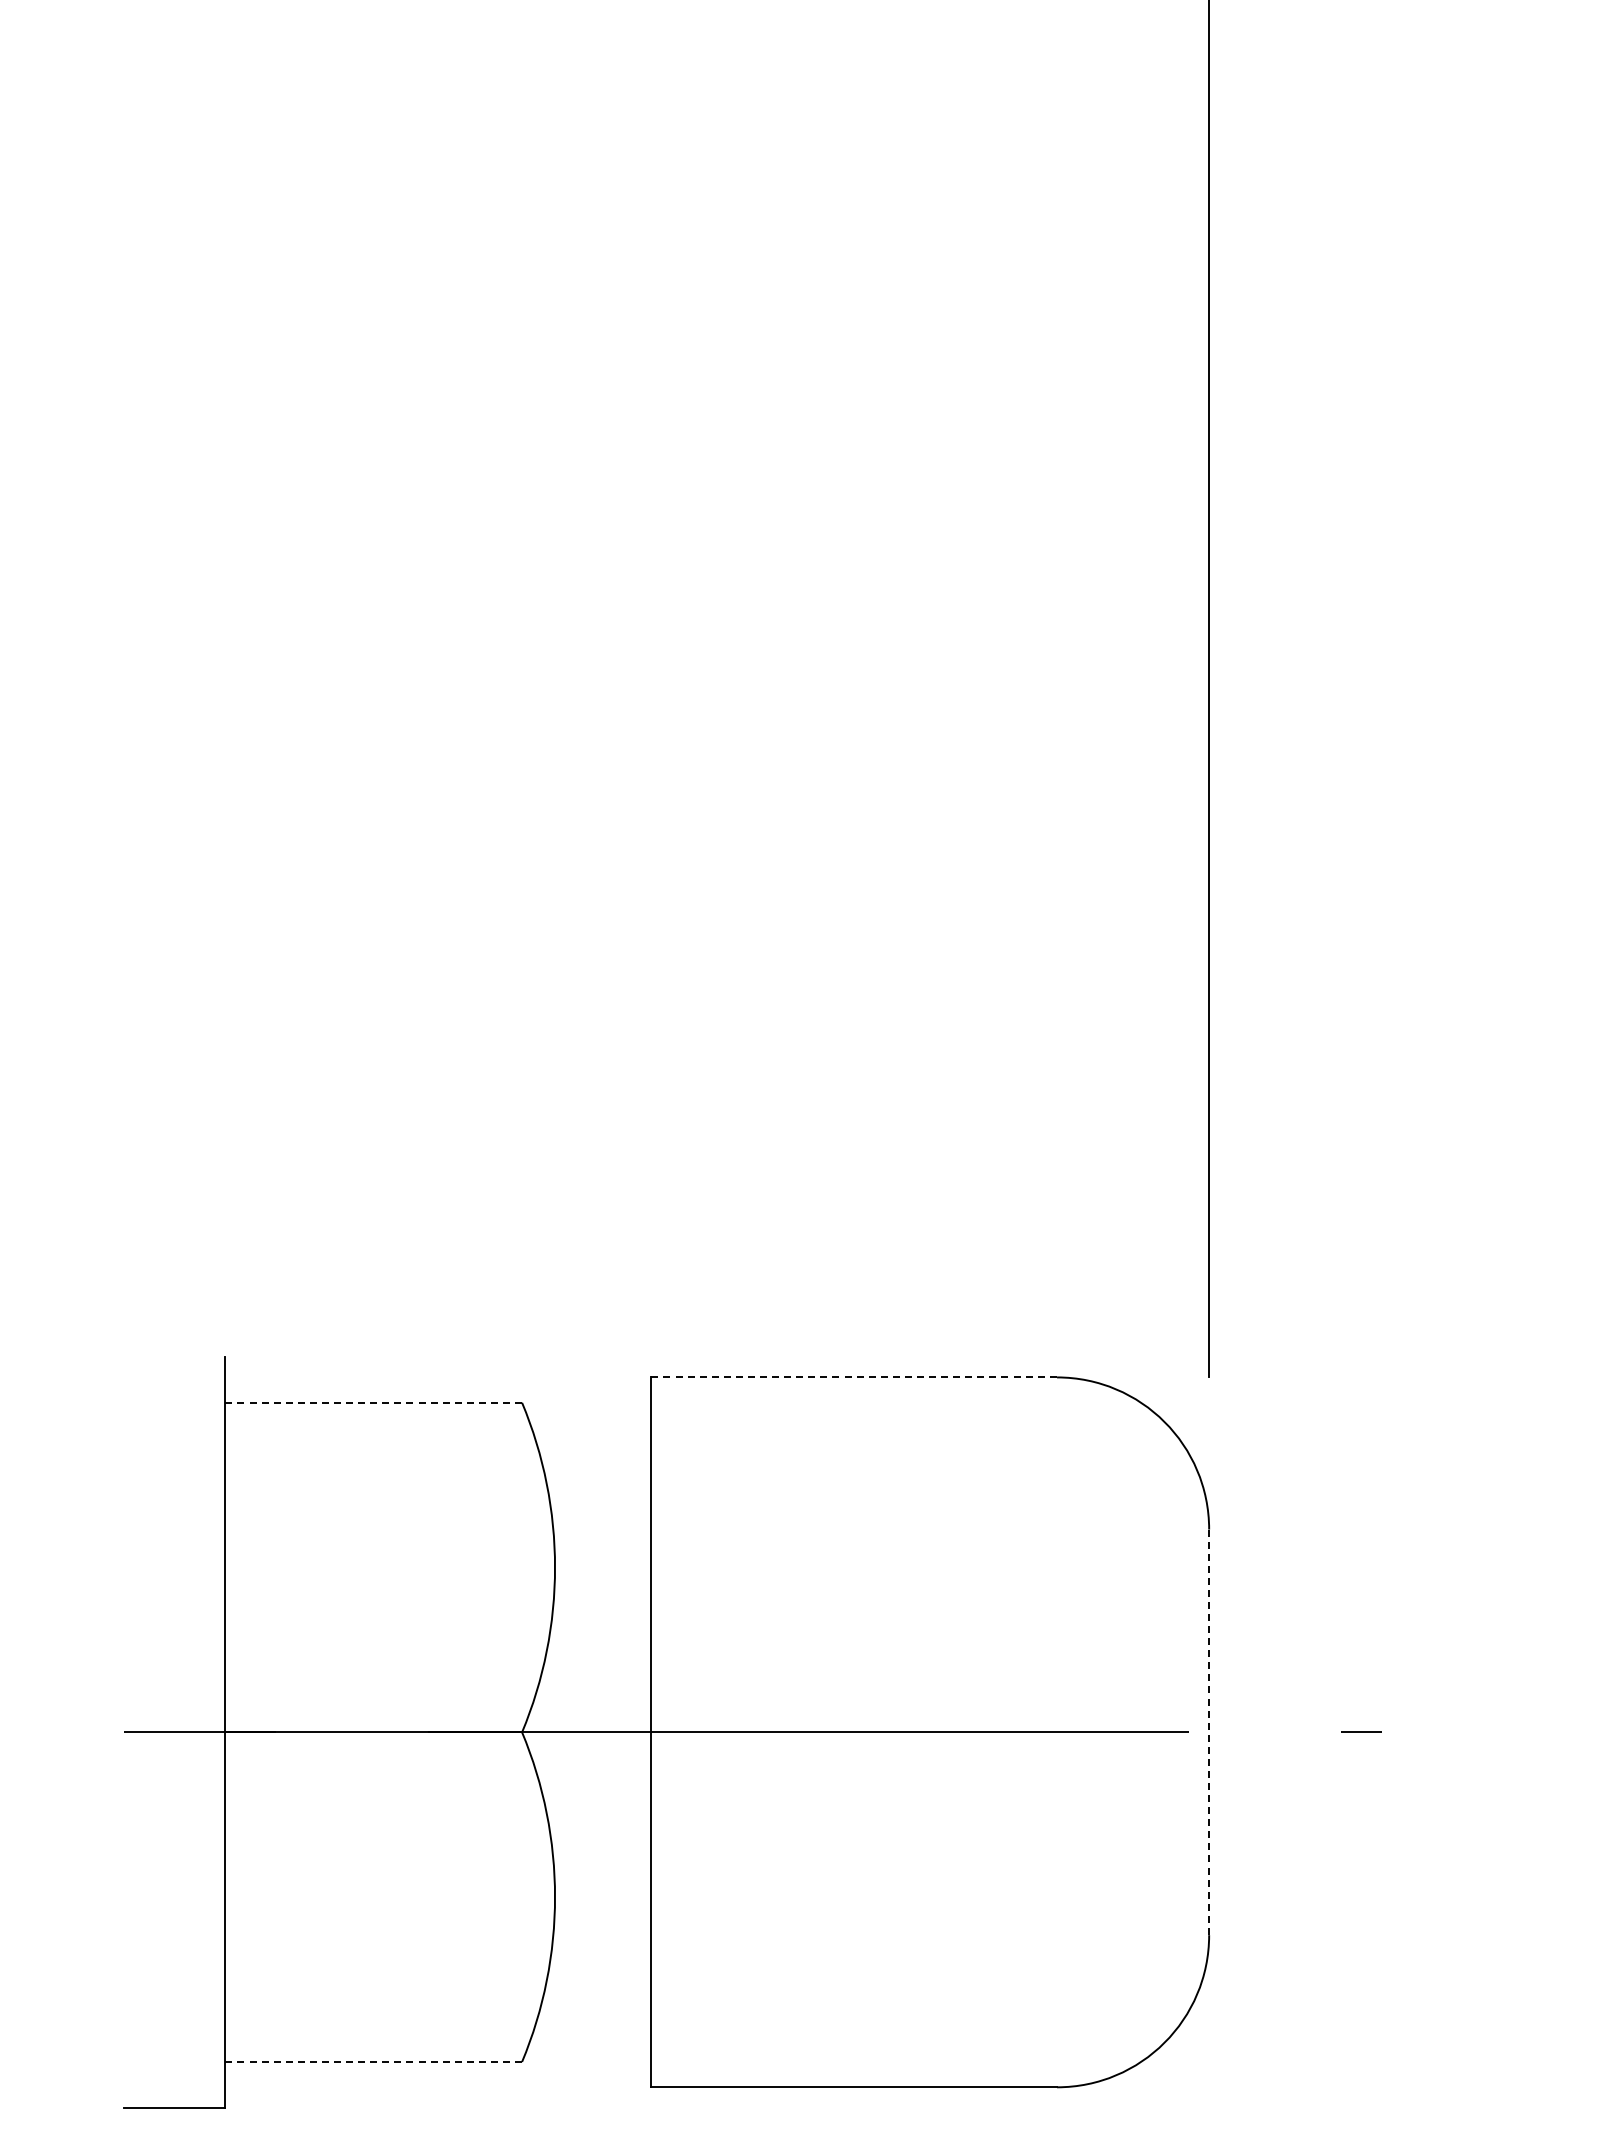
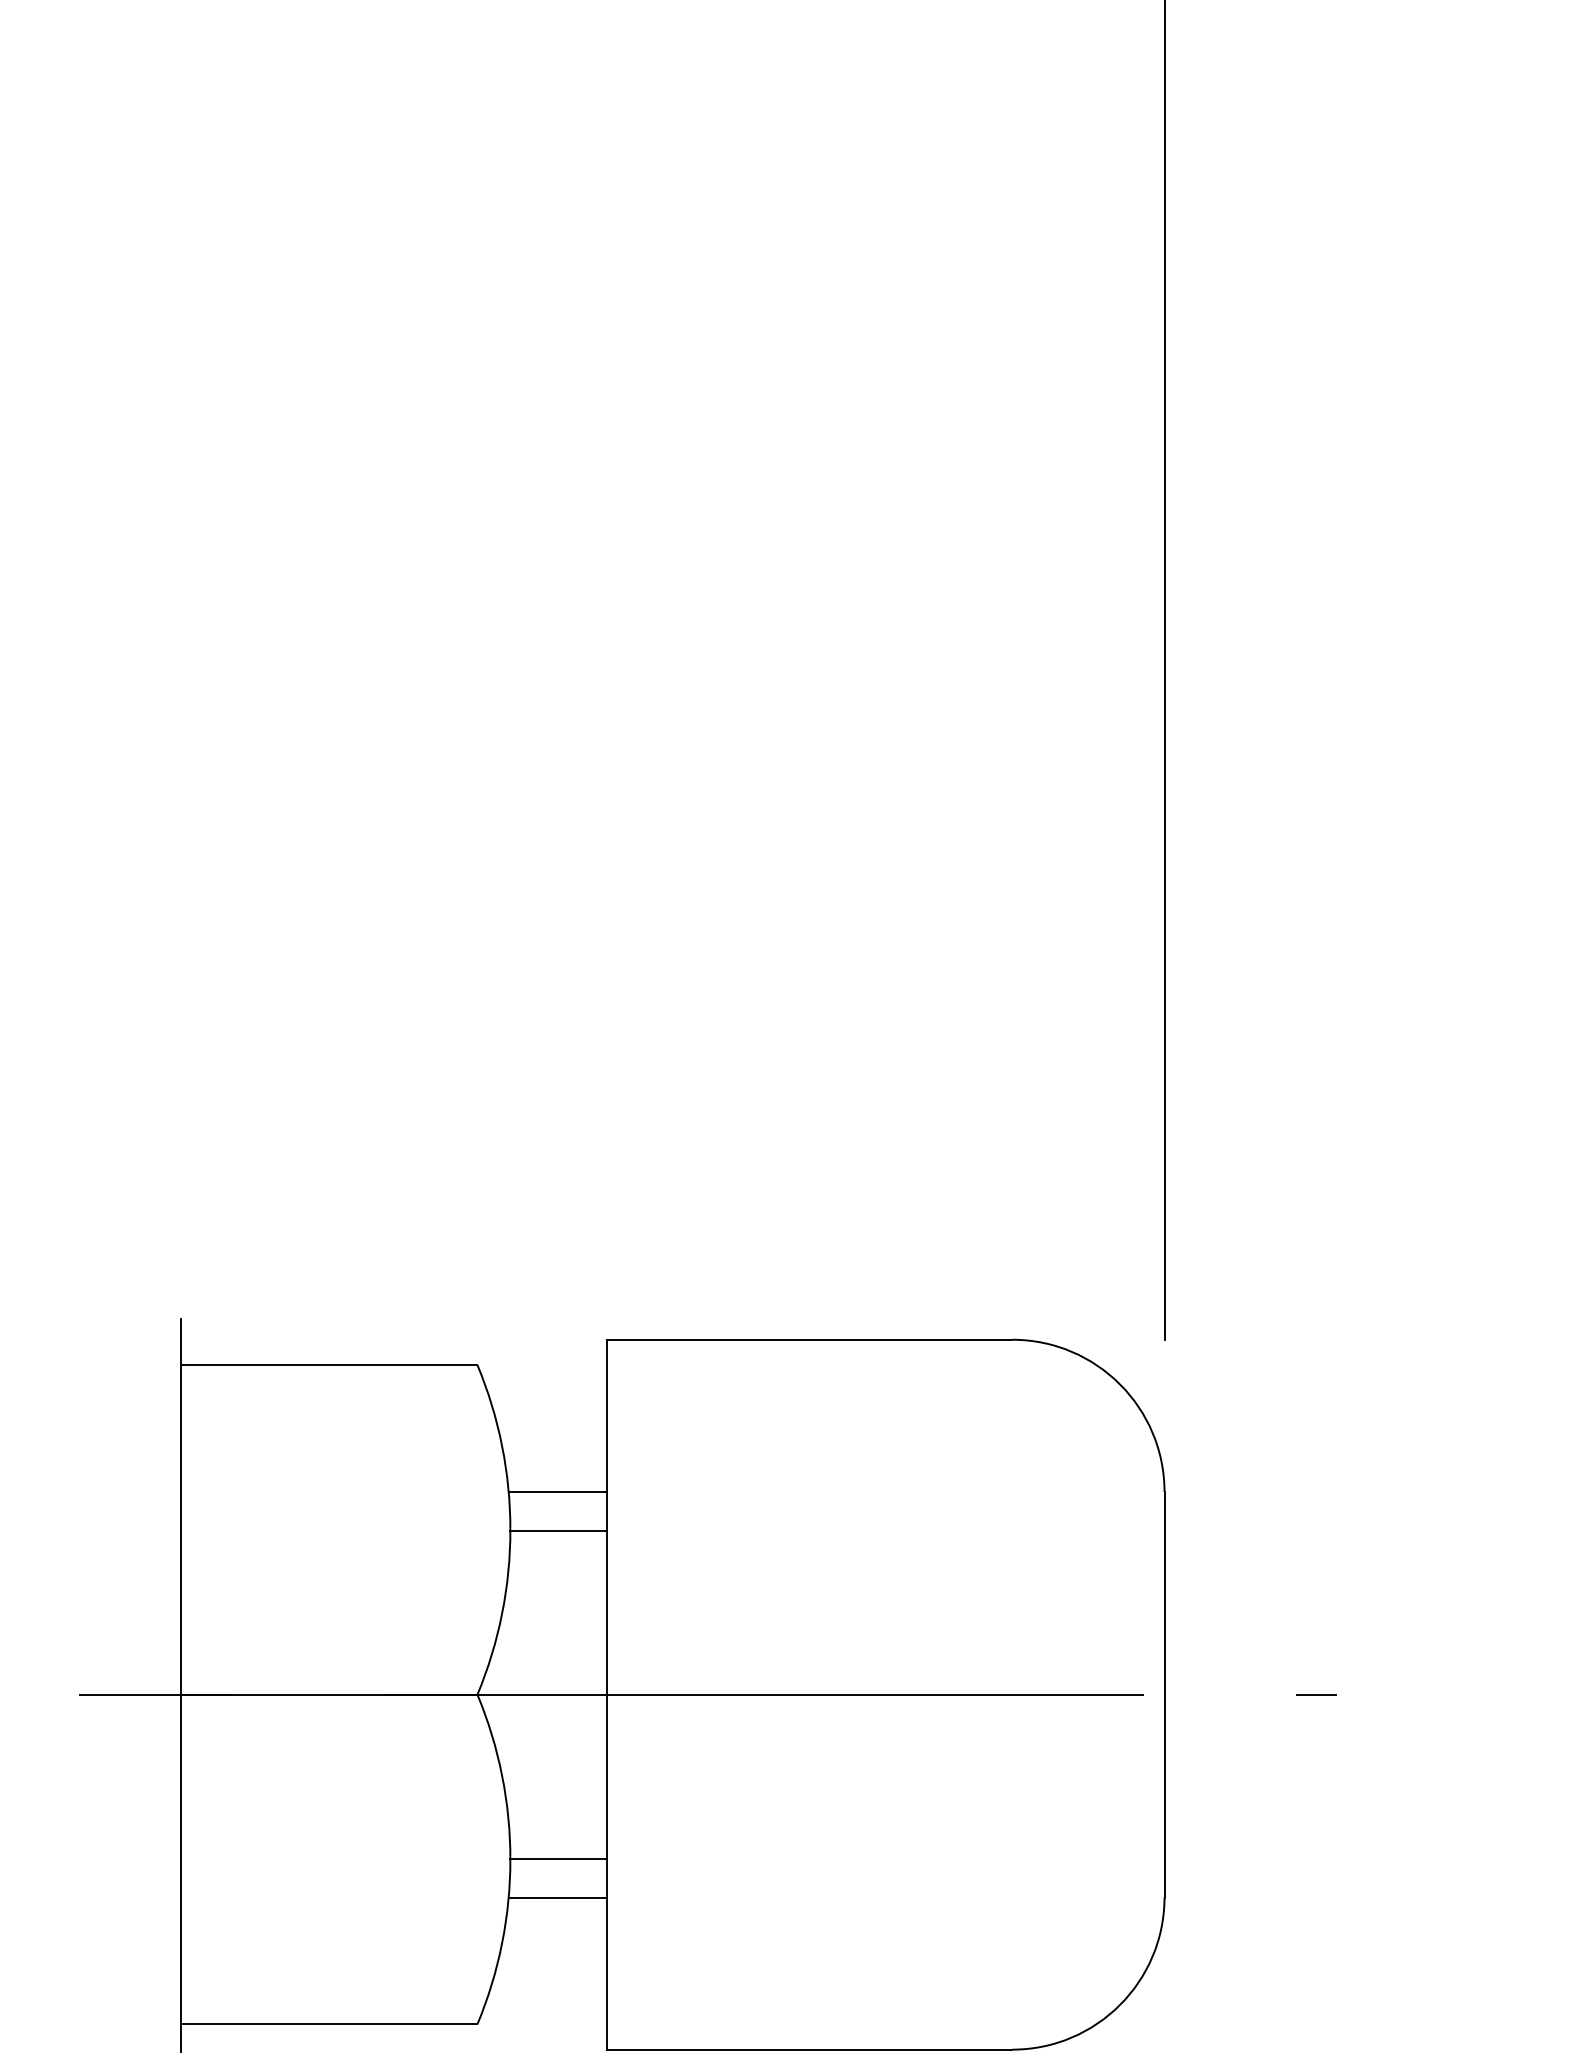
line: (854, 1377) -> (809, 1339), dashed -> solid
line: (373, 1402) -> (328, 1364), dashed -> solid
line: (602, 1529) -> (557, 1491), added
line: (603, 1568) -> (558, 1530), added
line: (1209, 1732) -> (1164, 1694), dashed -> solid
line: (603, 1896) -> (558, 1858), added
line: (602, 1935) -> (557, 1897), added
line: (373, 2061) -> (328, 2023), dashed -> solid

